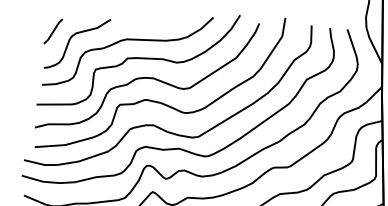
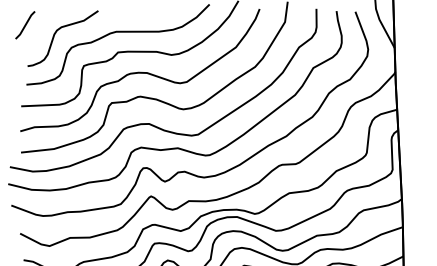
line: (53, 31) -> (25, 25), moved

